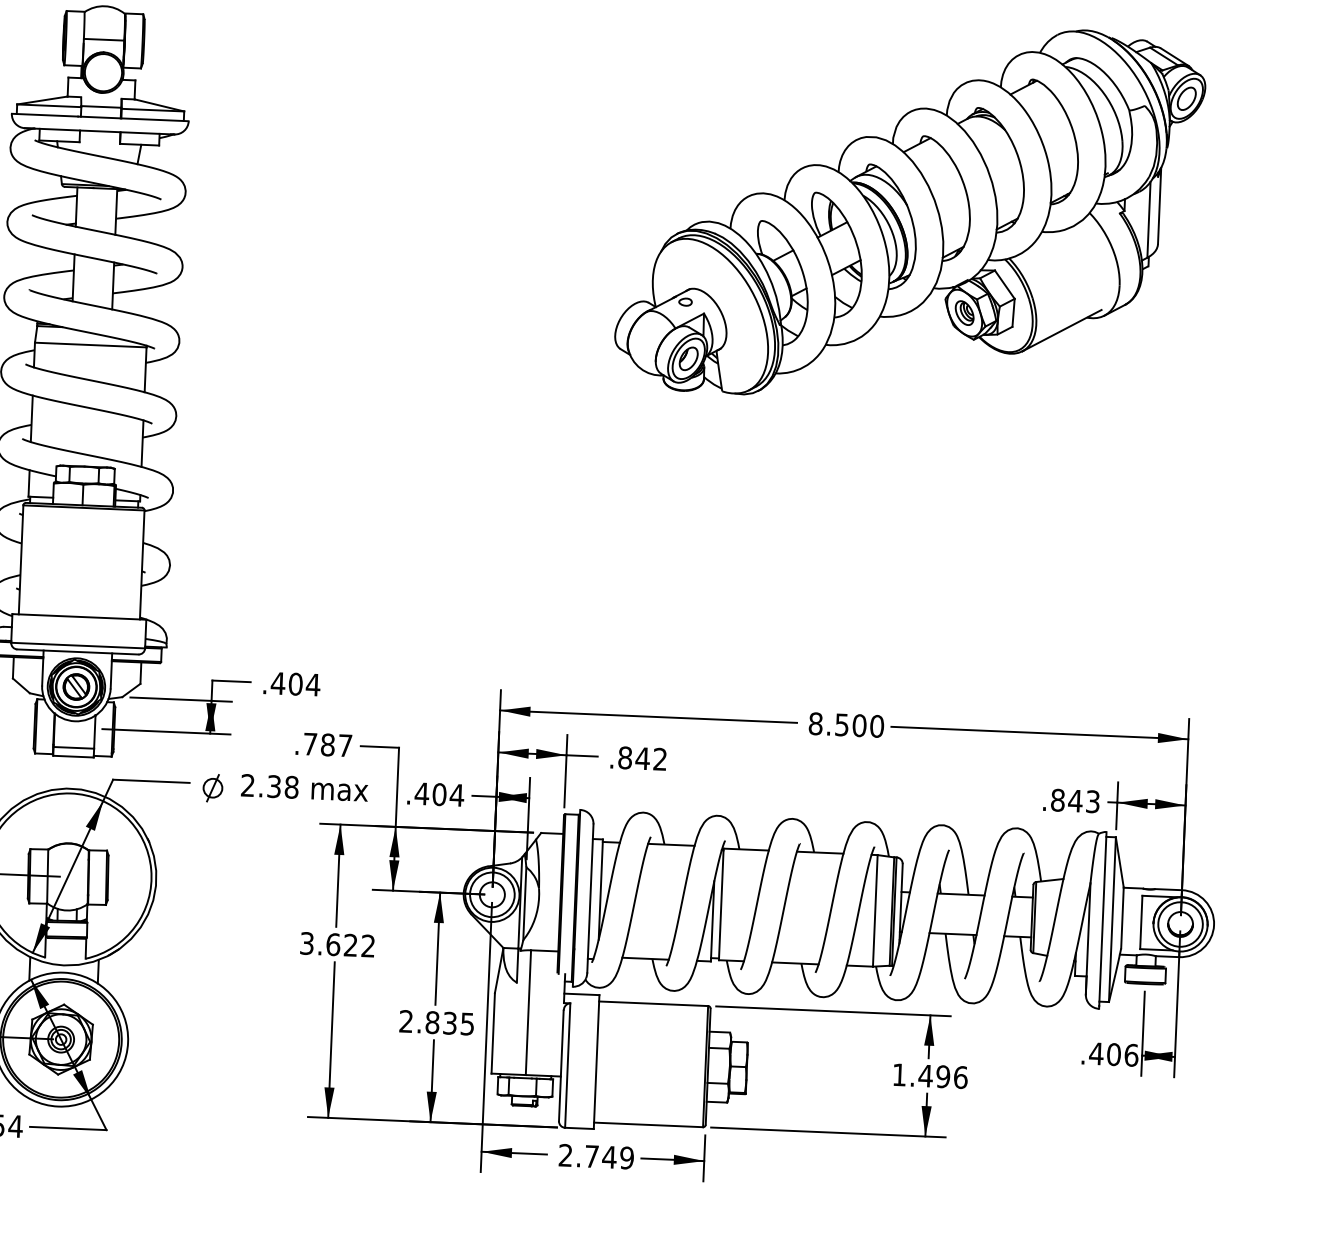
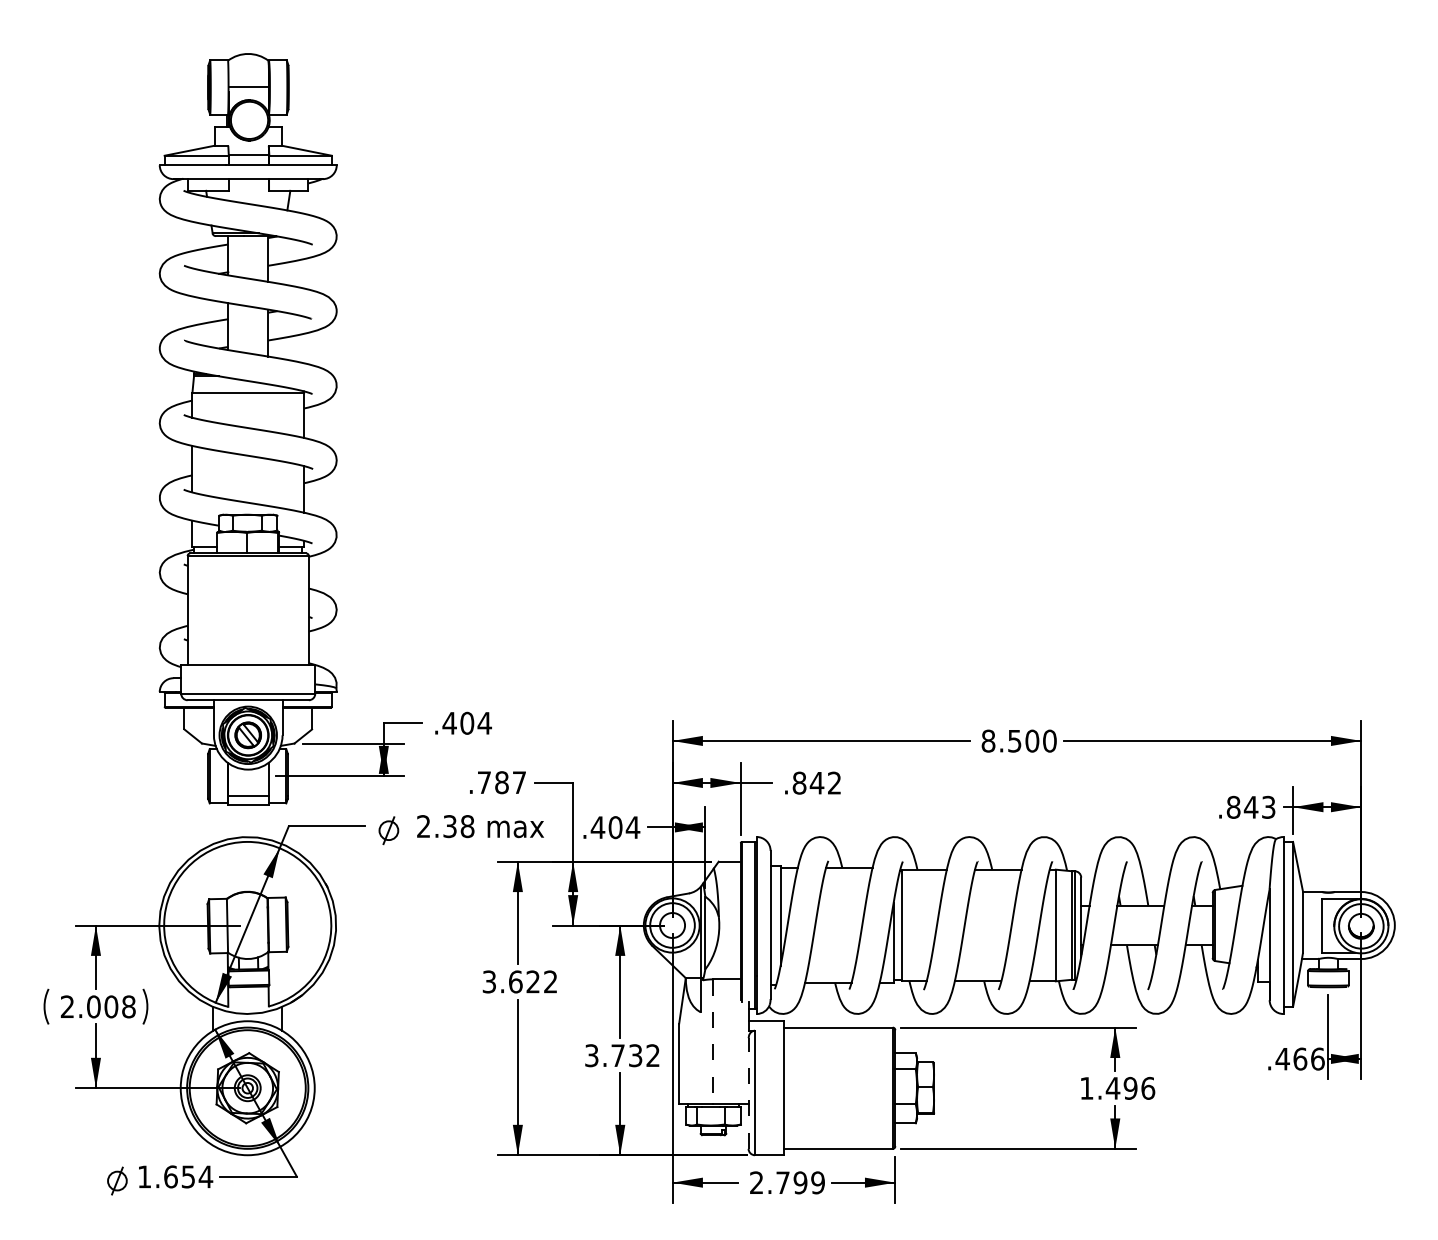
part: (910, 211) -> (1061, 225), removed
line: (528, 1013) -> (713, 1042), solid -> dashed
text: (436, 1022) -> (622, 1055), 2.835 -> 3.732
text: (1114, 1053) -> (1300, 1058), .406 -> .466
line: (561, 1065) -> (748, 1093), solid -> dashed
text: (609, 1156) -> (800, 1182), 2.749 -> 2.799

